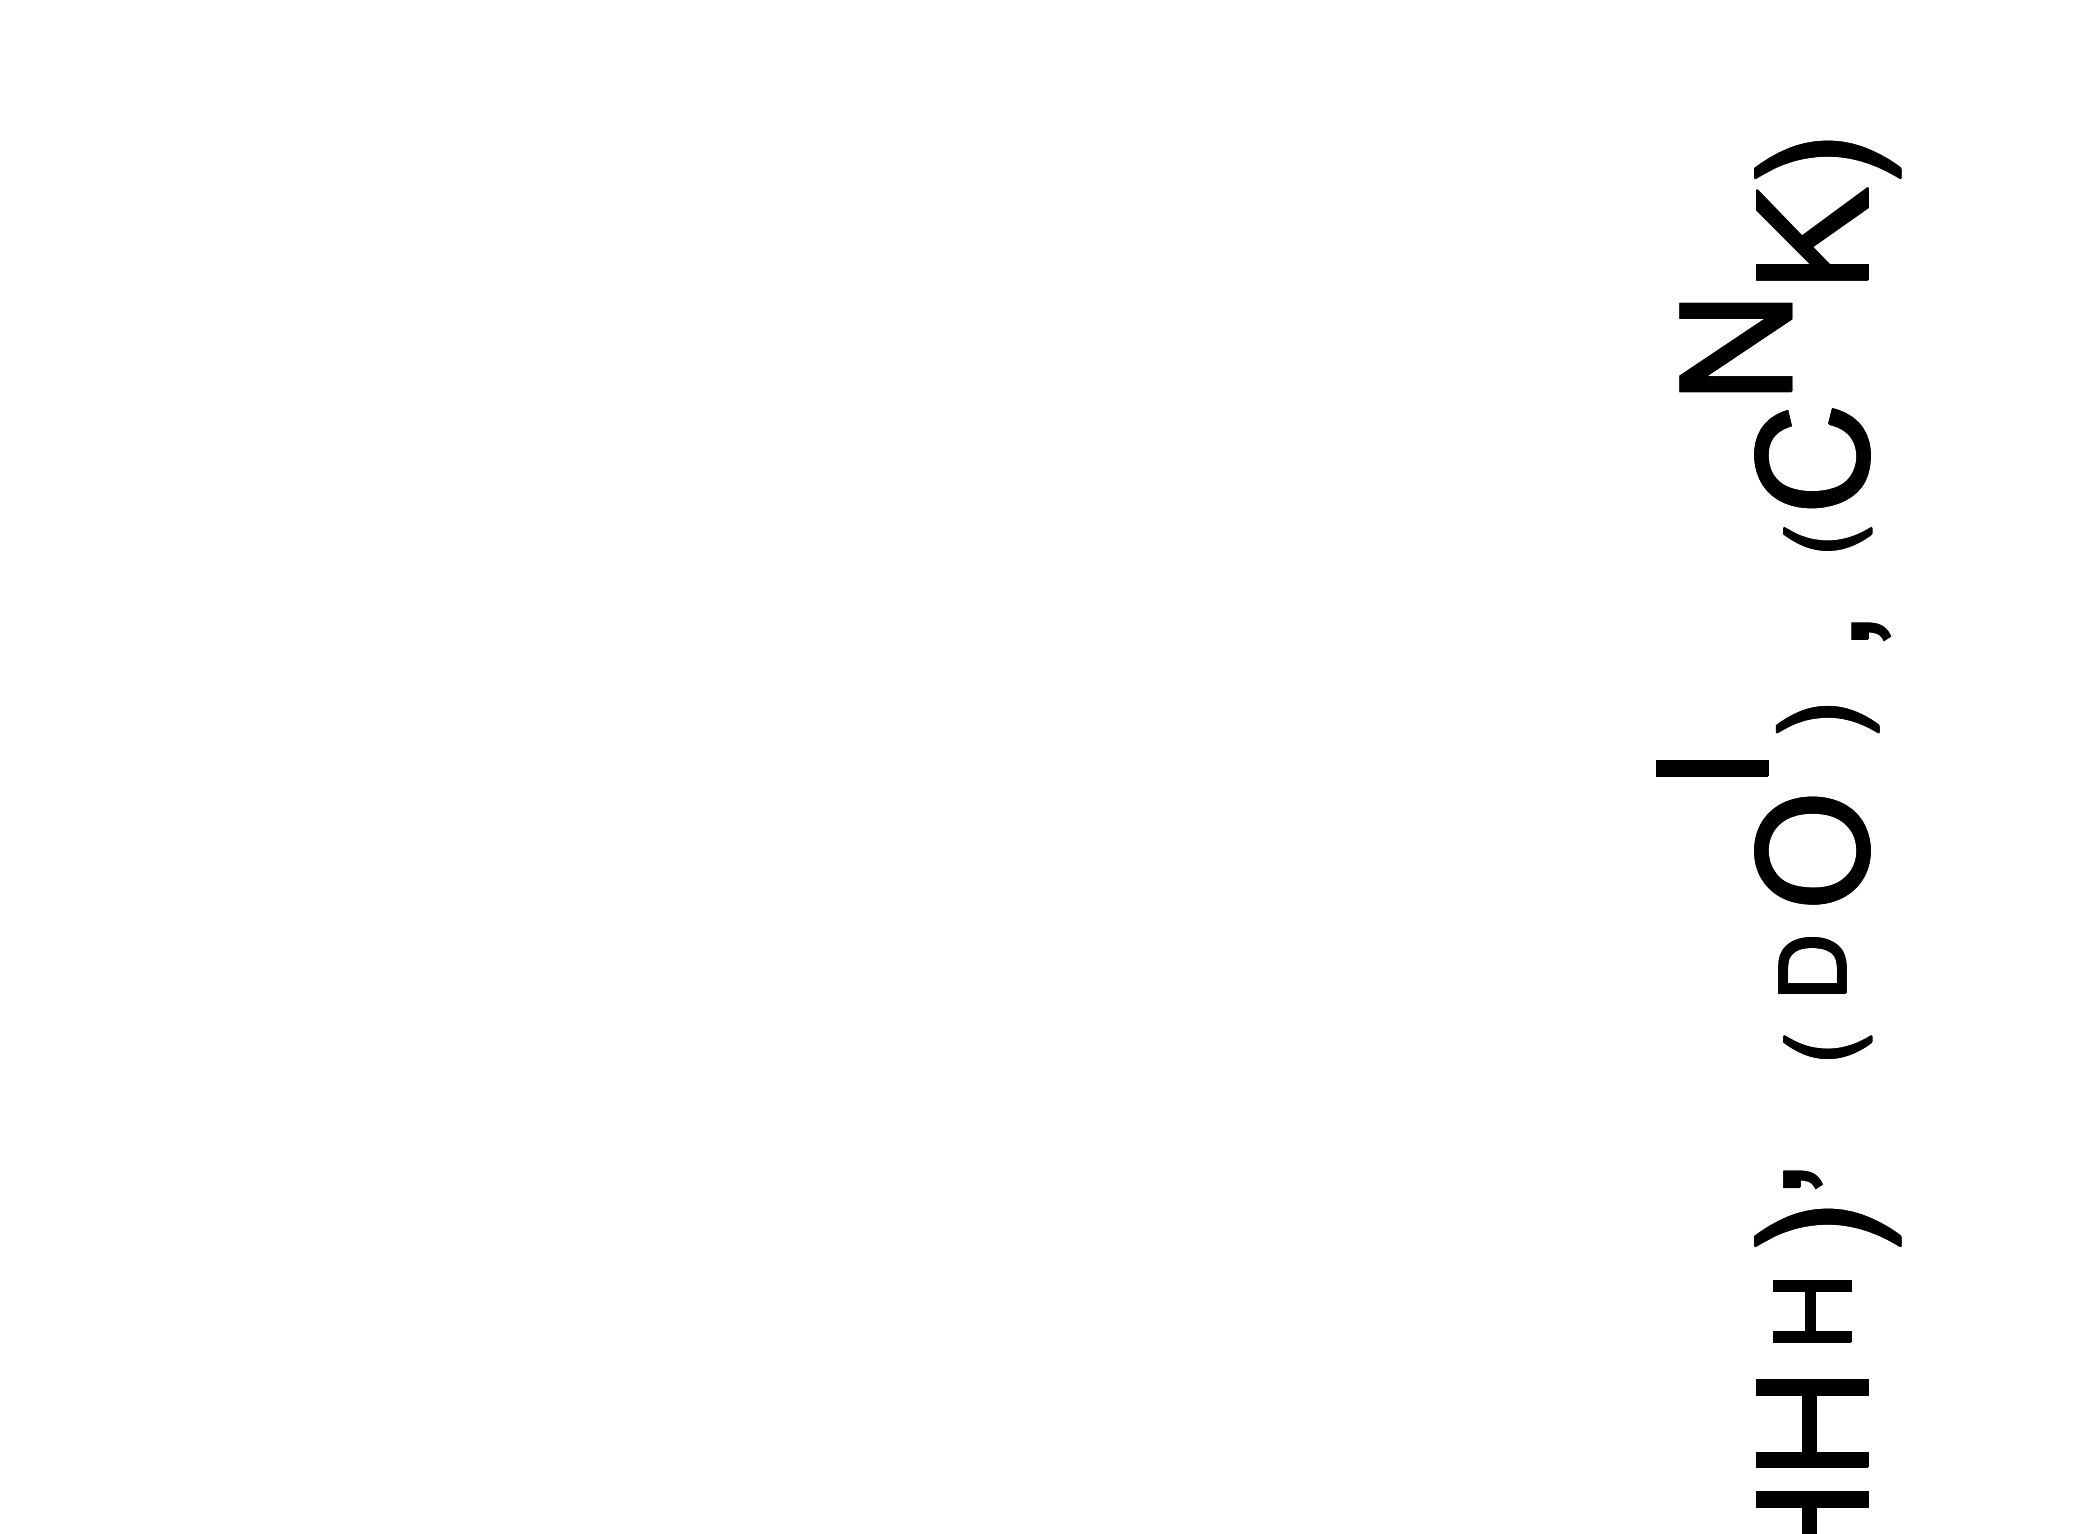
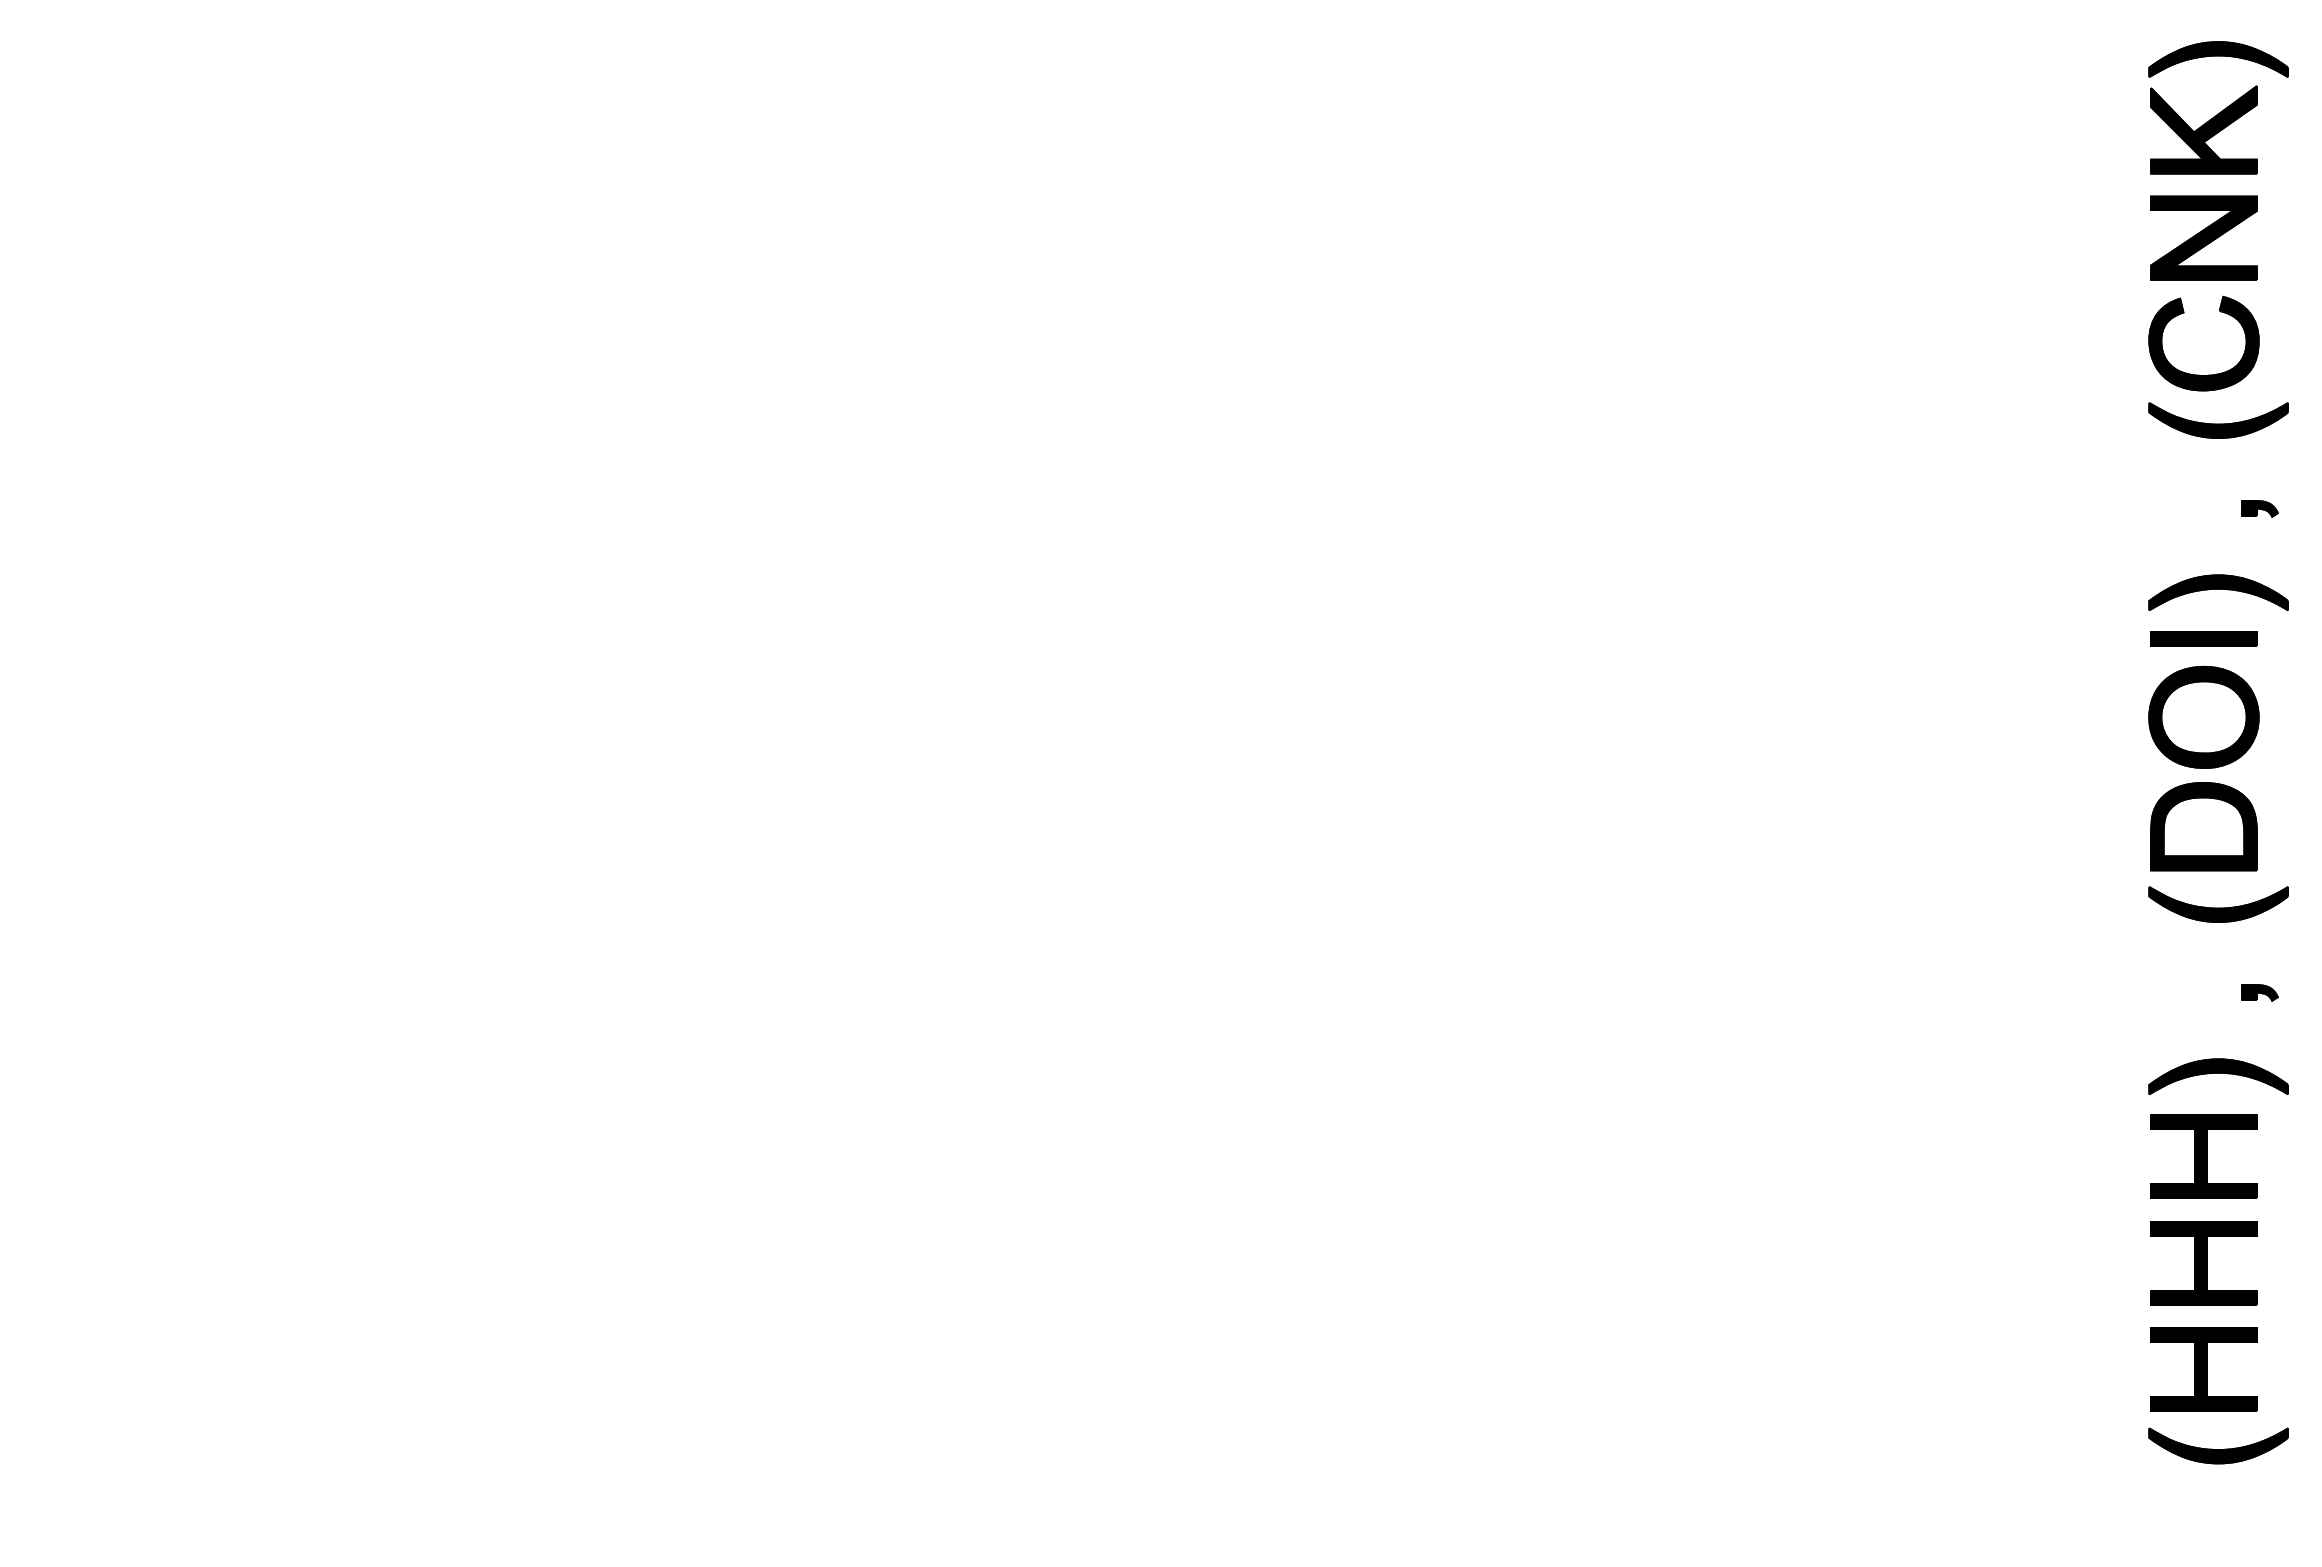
part: (1735, 346) -> (2203, 237), moved
part: (1827, 538) -> (2218, 420), size x1.67
part: (1827, 719) -> (2218, 592), size x1.43
part: (1712, 767) -> (2203, 638), moved
part: (1811, 965) -> (2203, 826), size x1.67
part: (1827, 1047) -> (2218, 904), size x1.67
part: (1802, 1179) -> (2259, 992), moved
part: (1811, 1311) -> (2203, 1156), size x1.43

